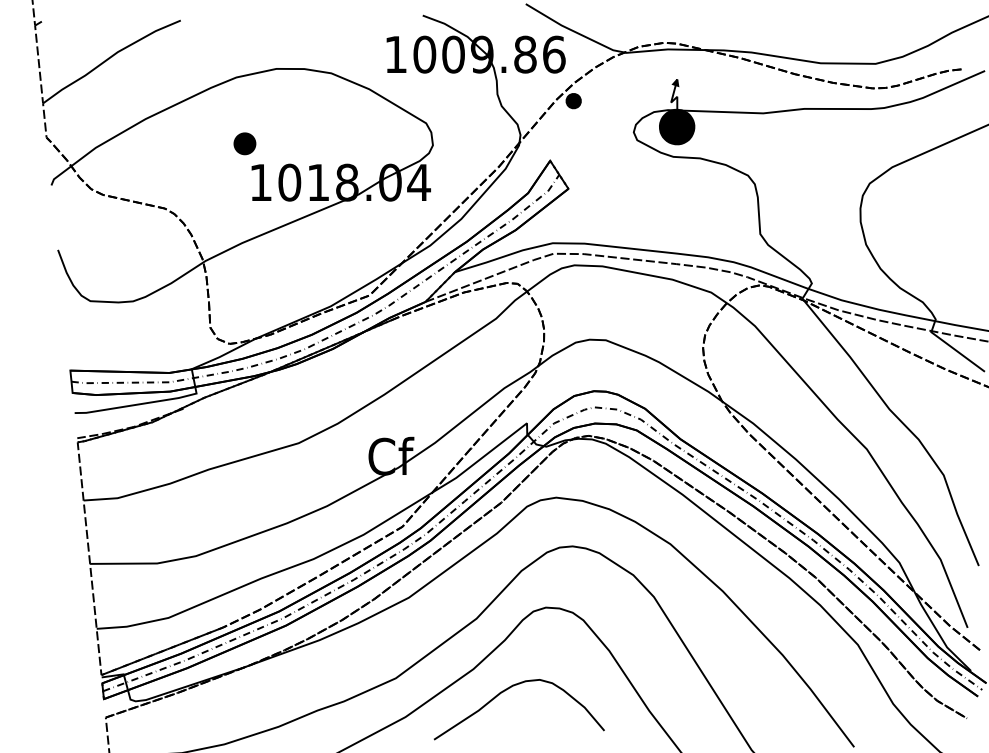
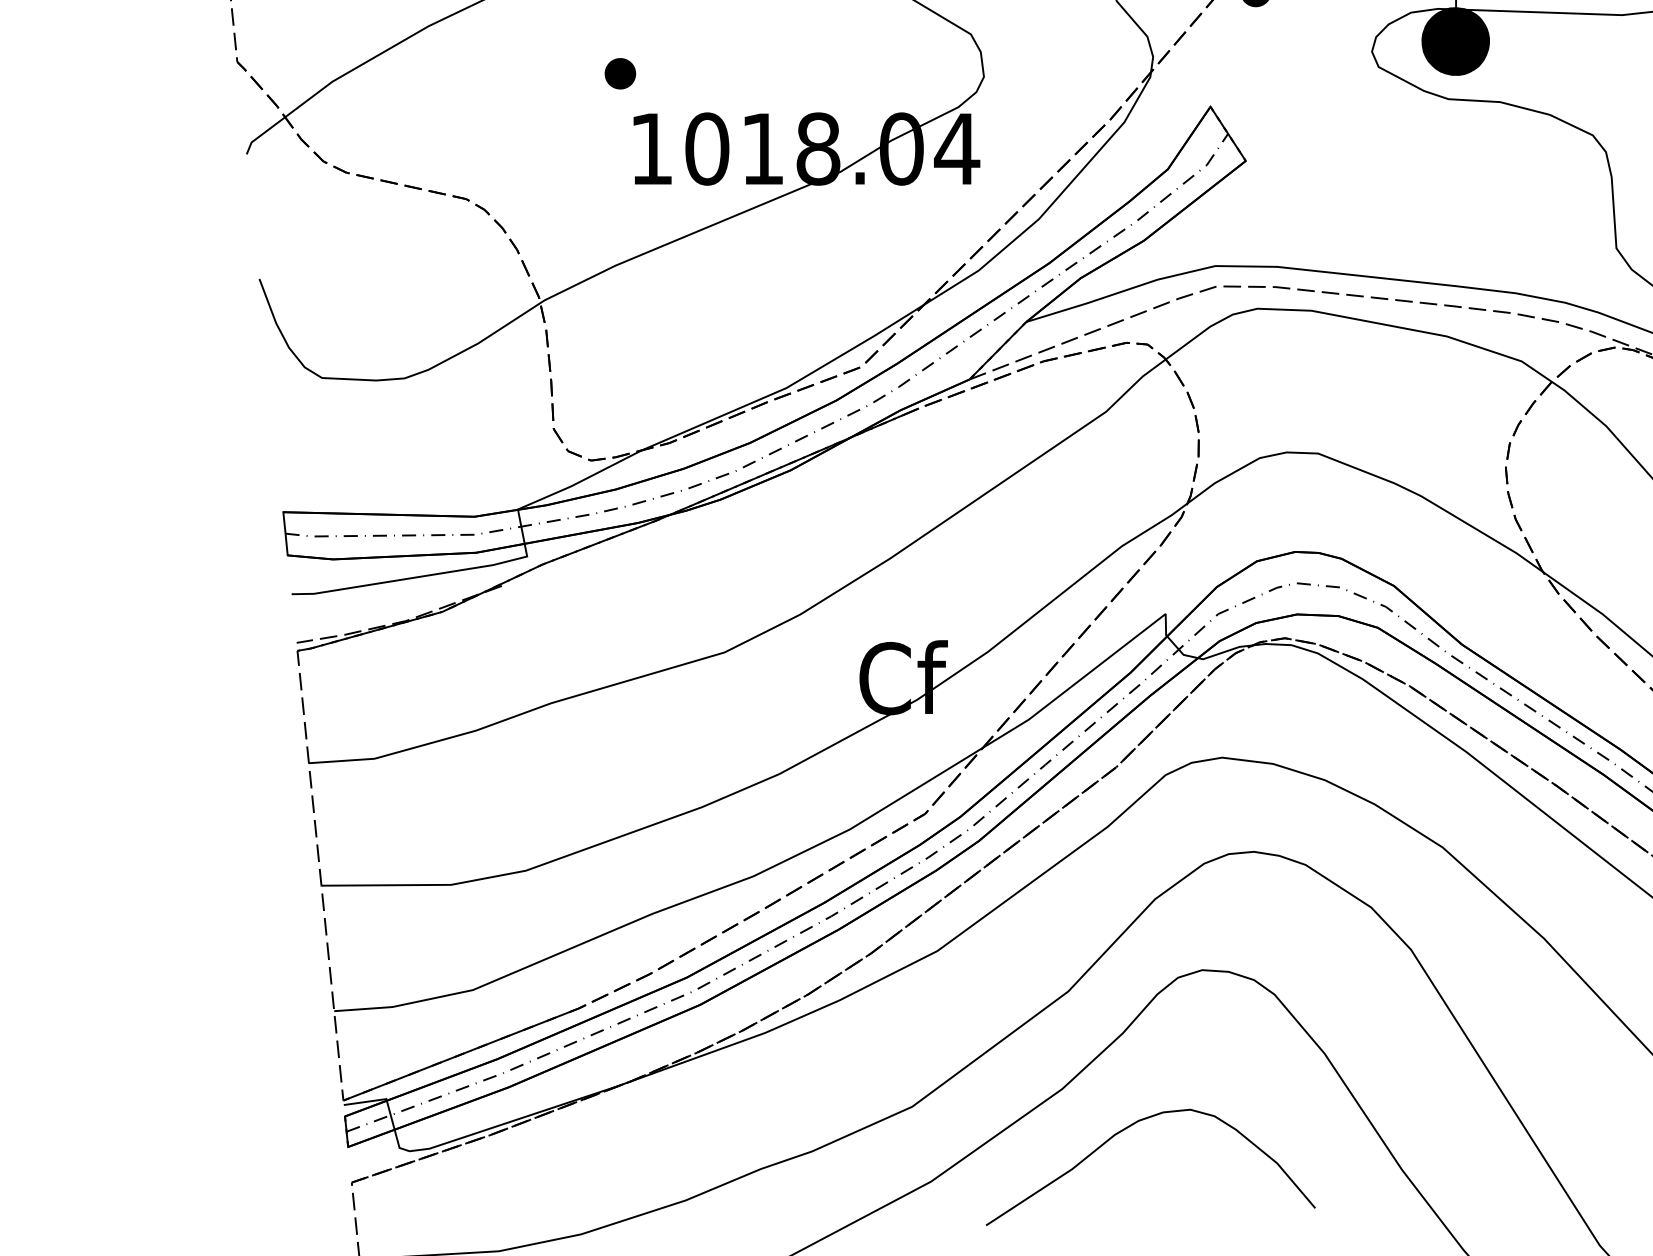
part: (244, 143) -> (619, 73), size x0.71

